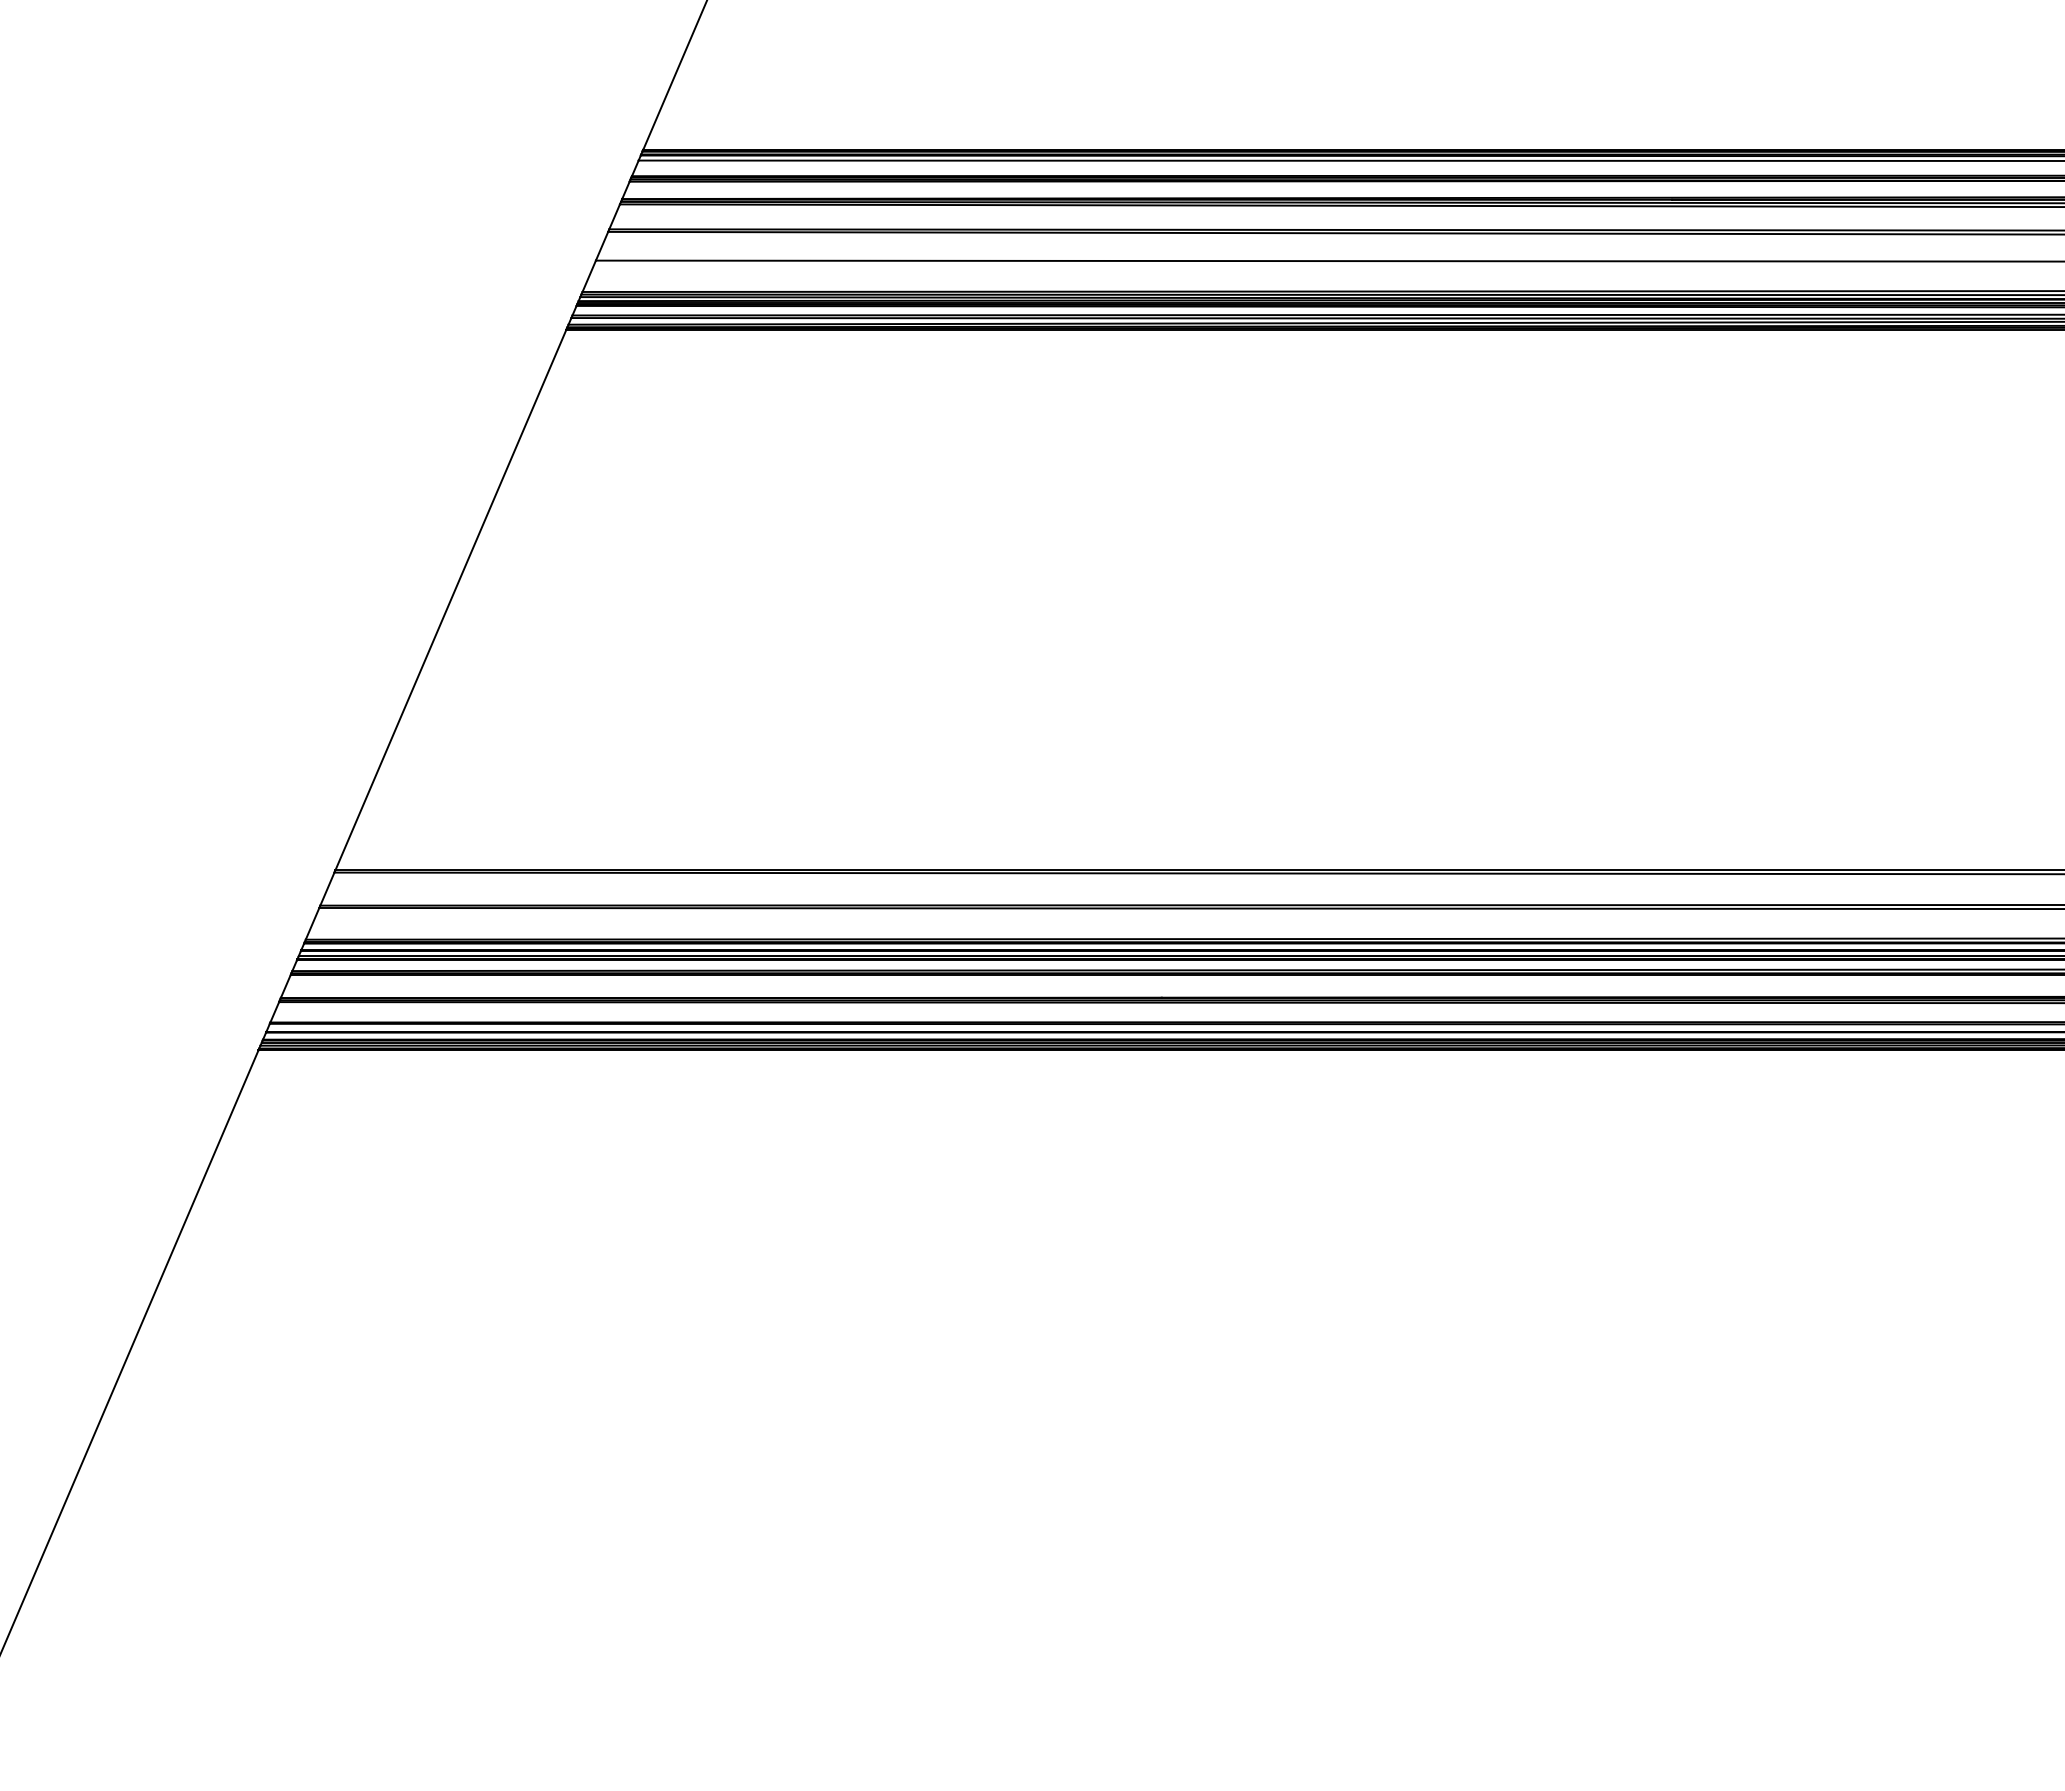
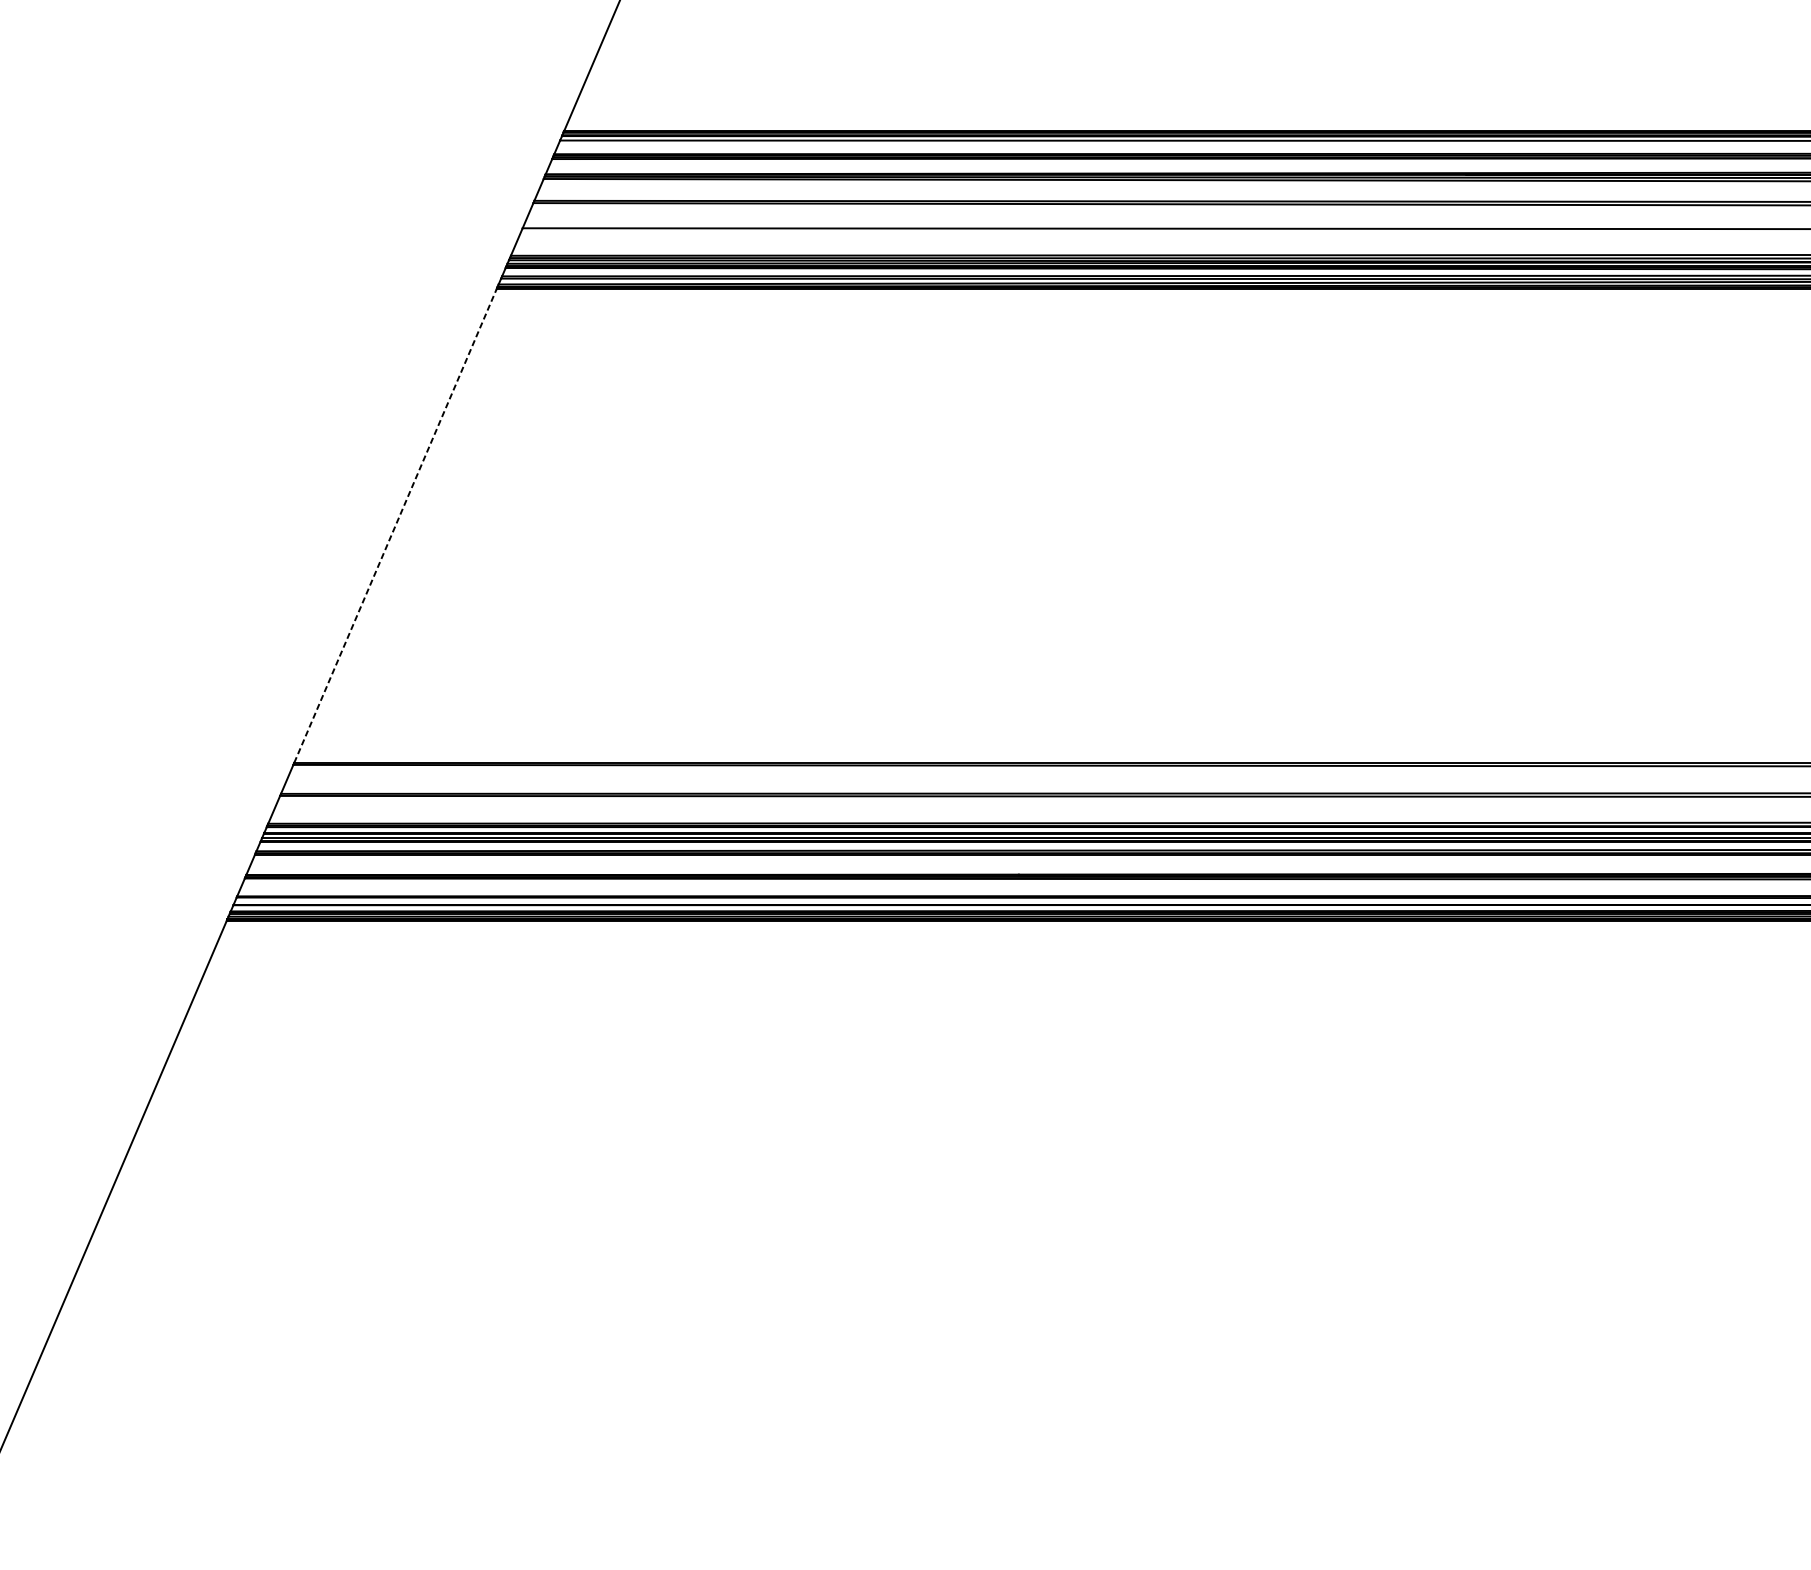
line: (450, 600) -> (395, 526), solid -> dashed

